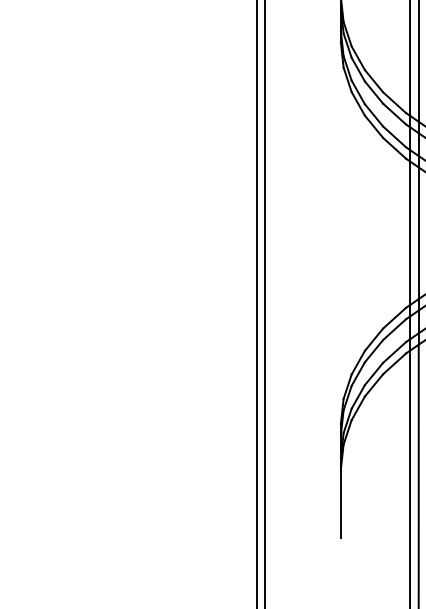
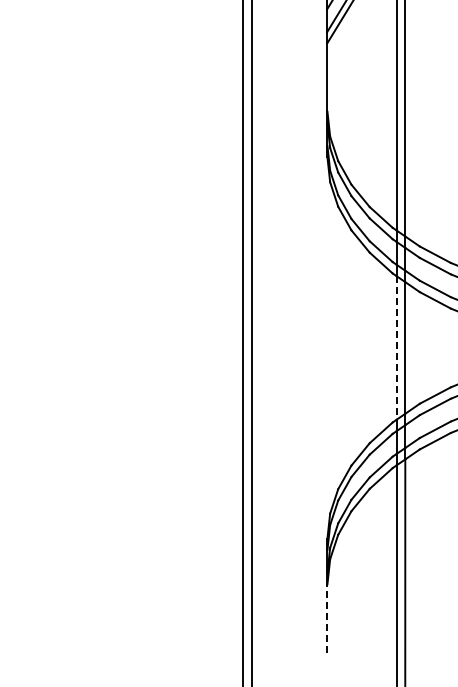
line: (409, 232) -> (396, 347), solid -> dashed
line: (340, 502) -> (327, 617), solid -> dashed

